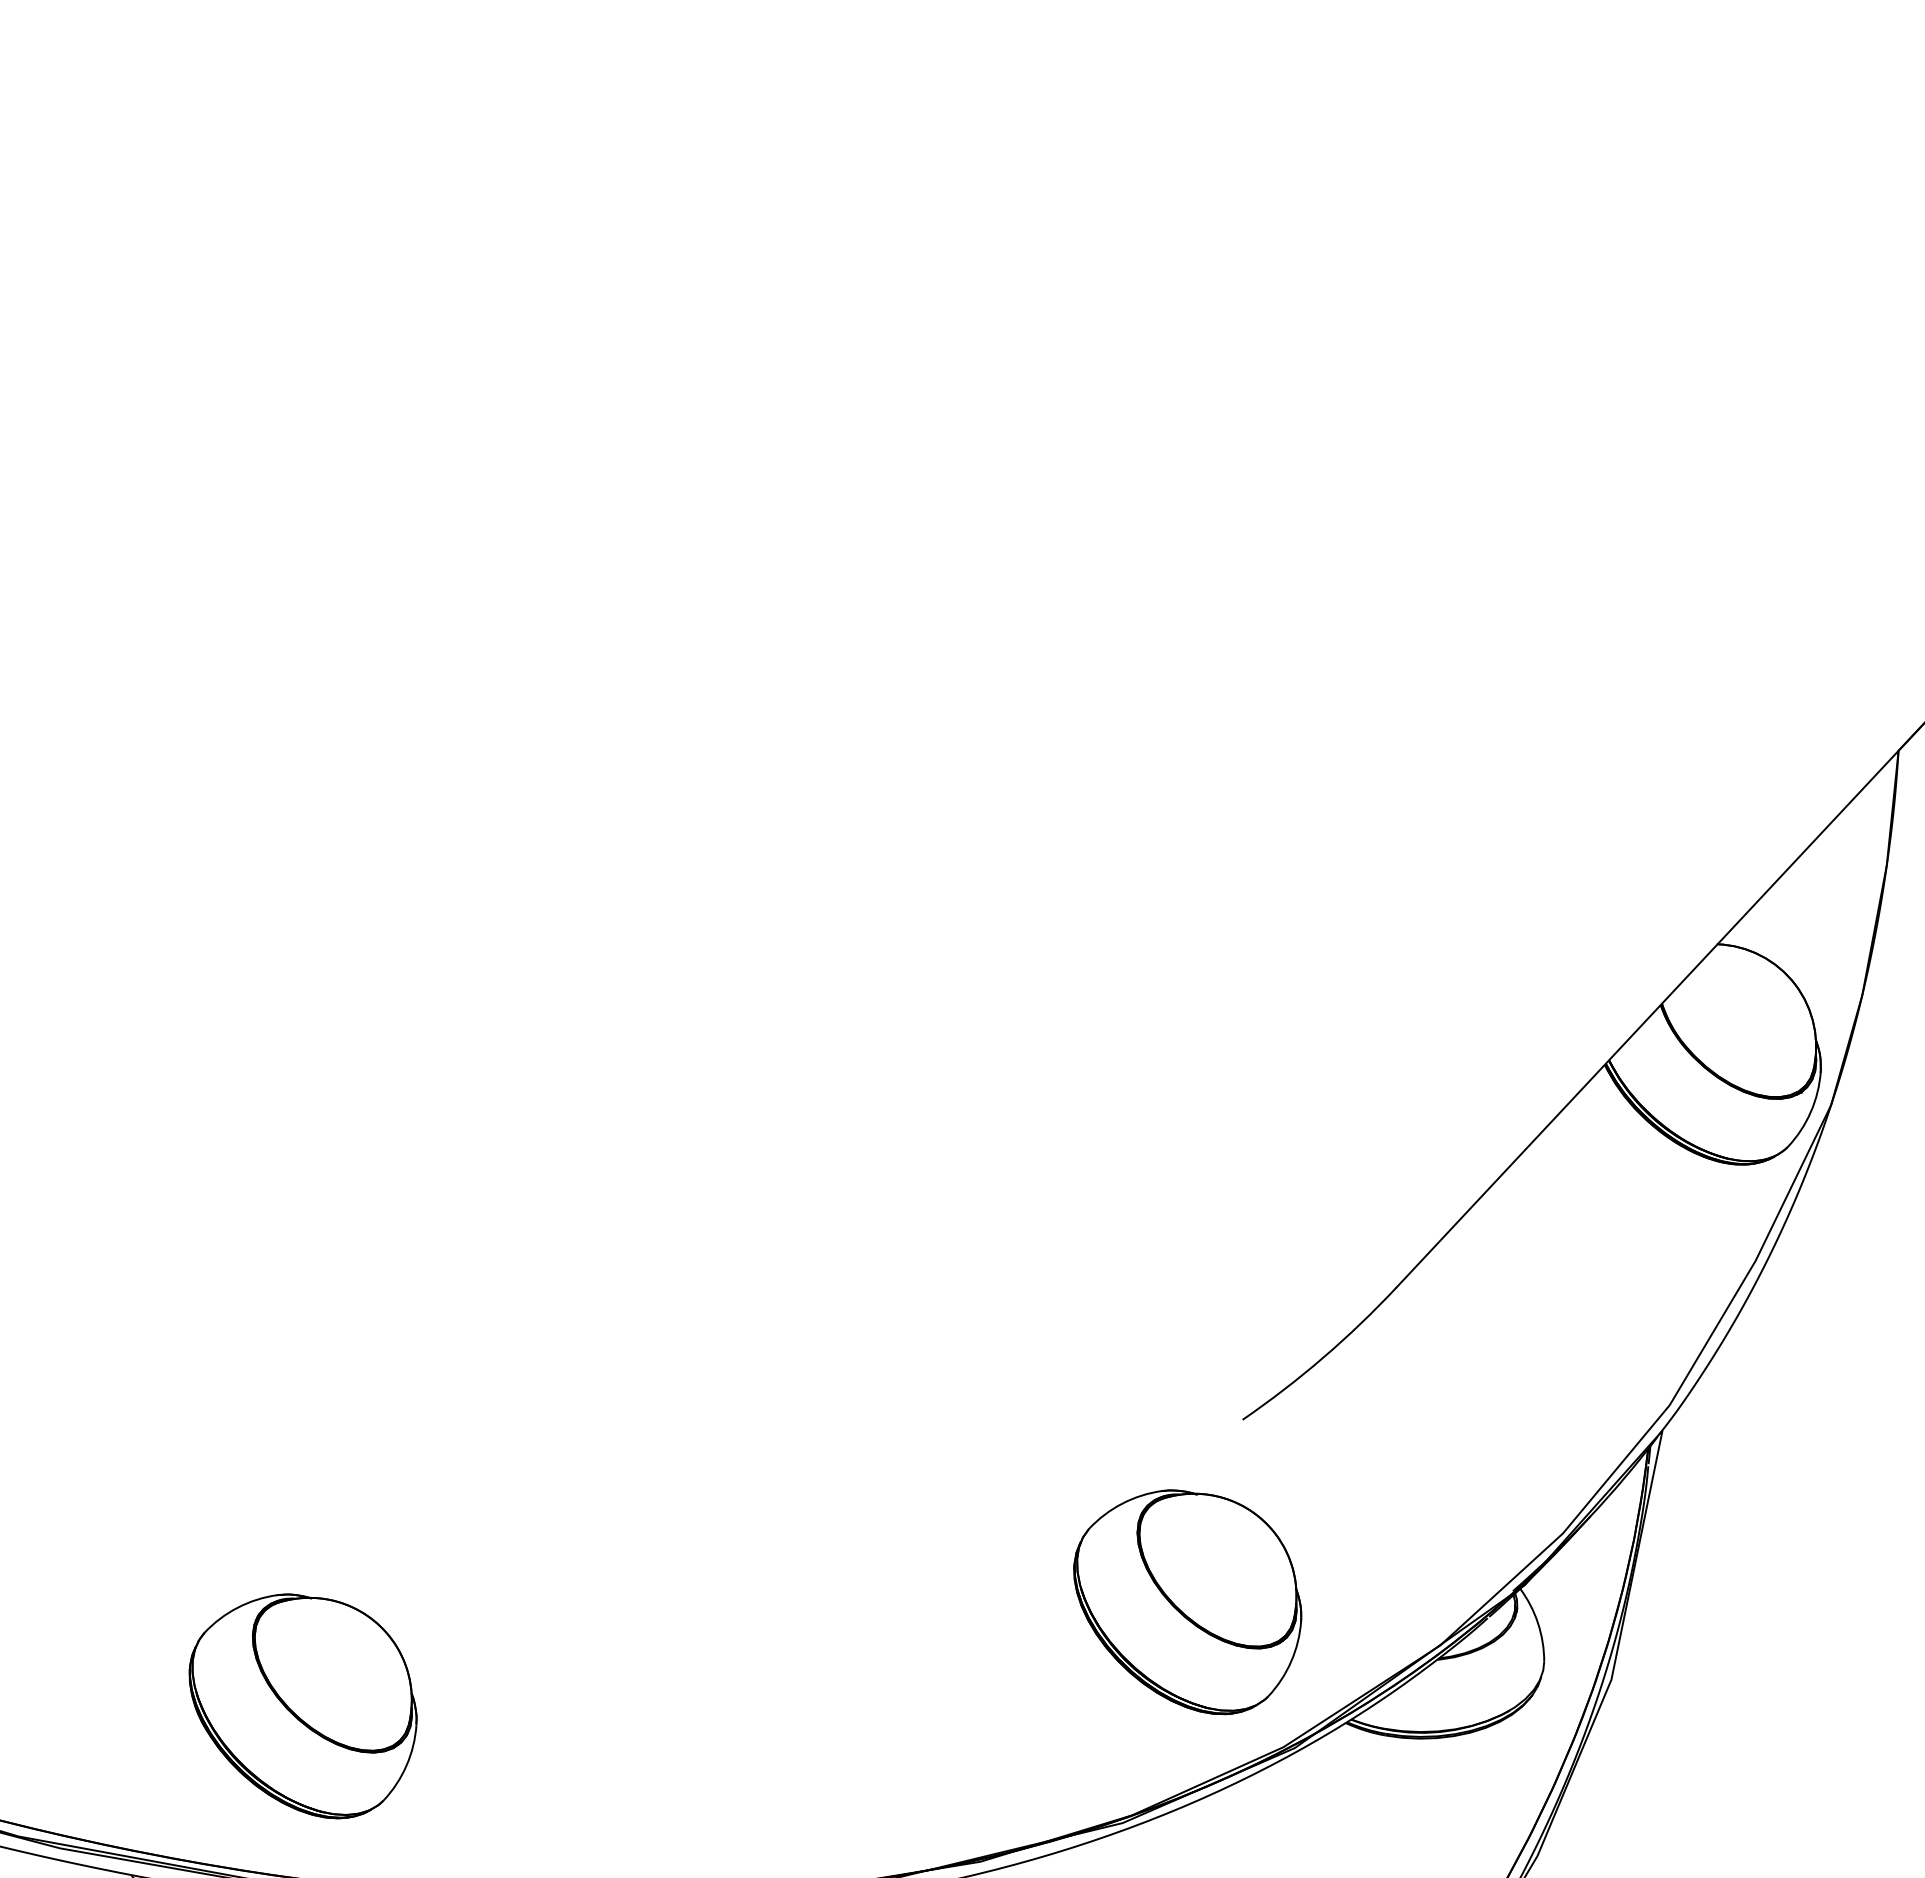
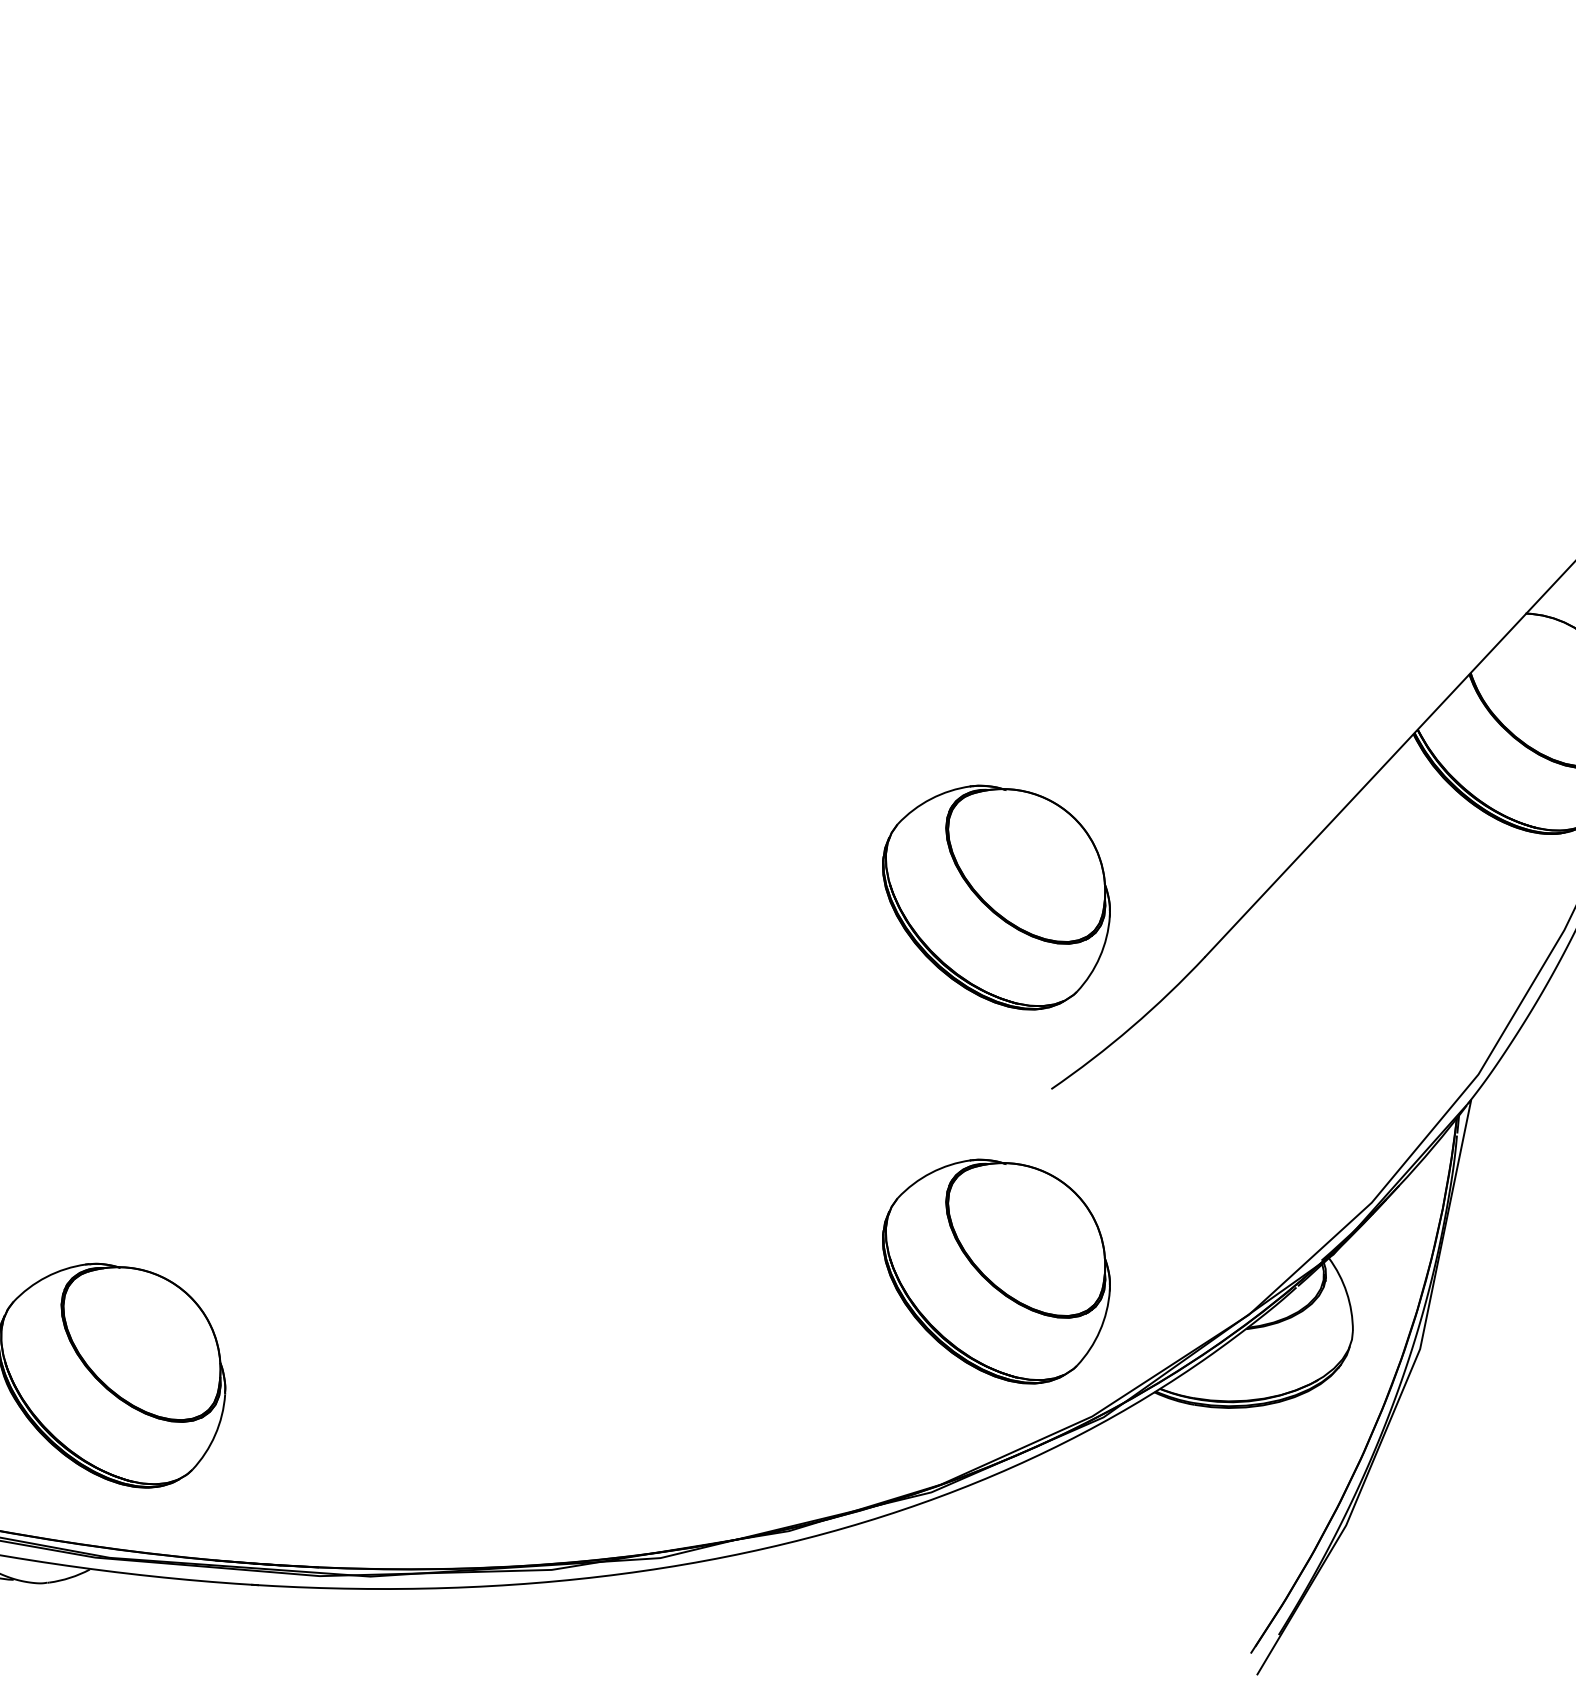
part: (1187, 1228) -> (996, 897), added

